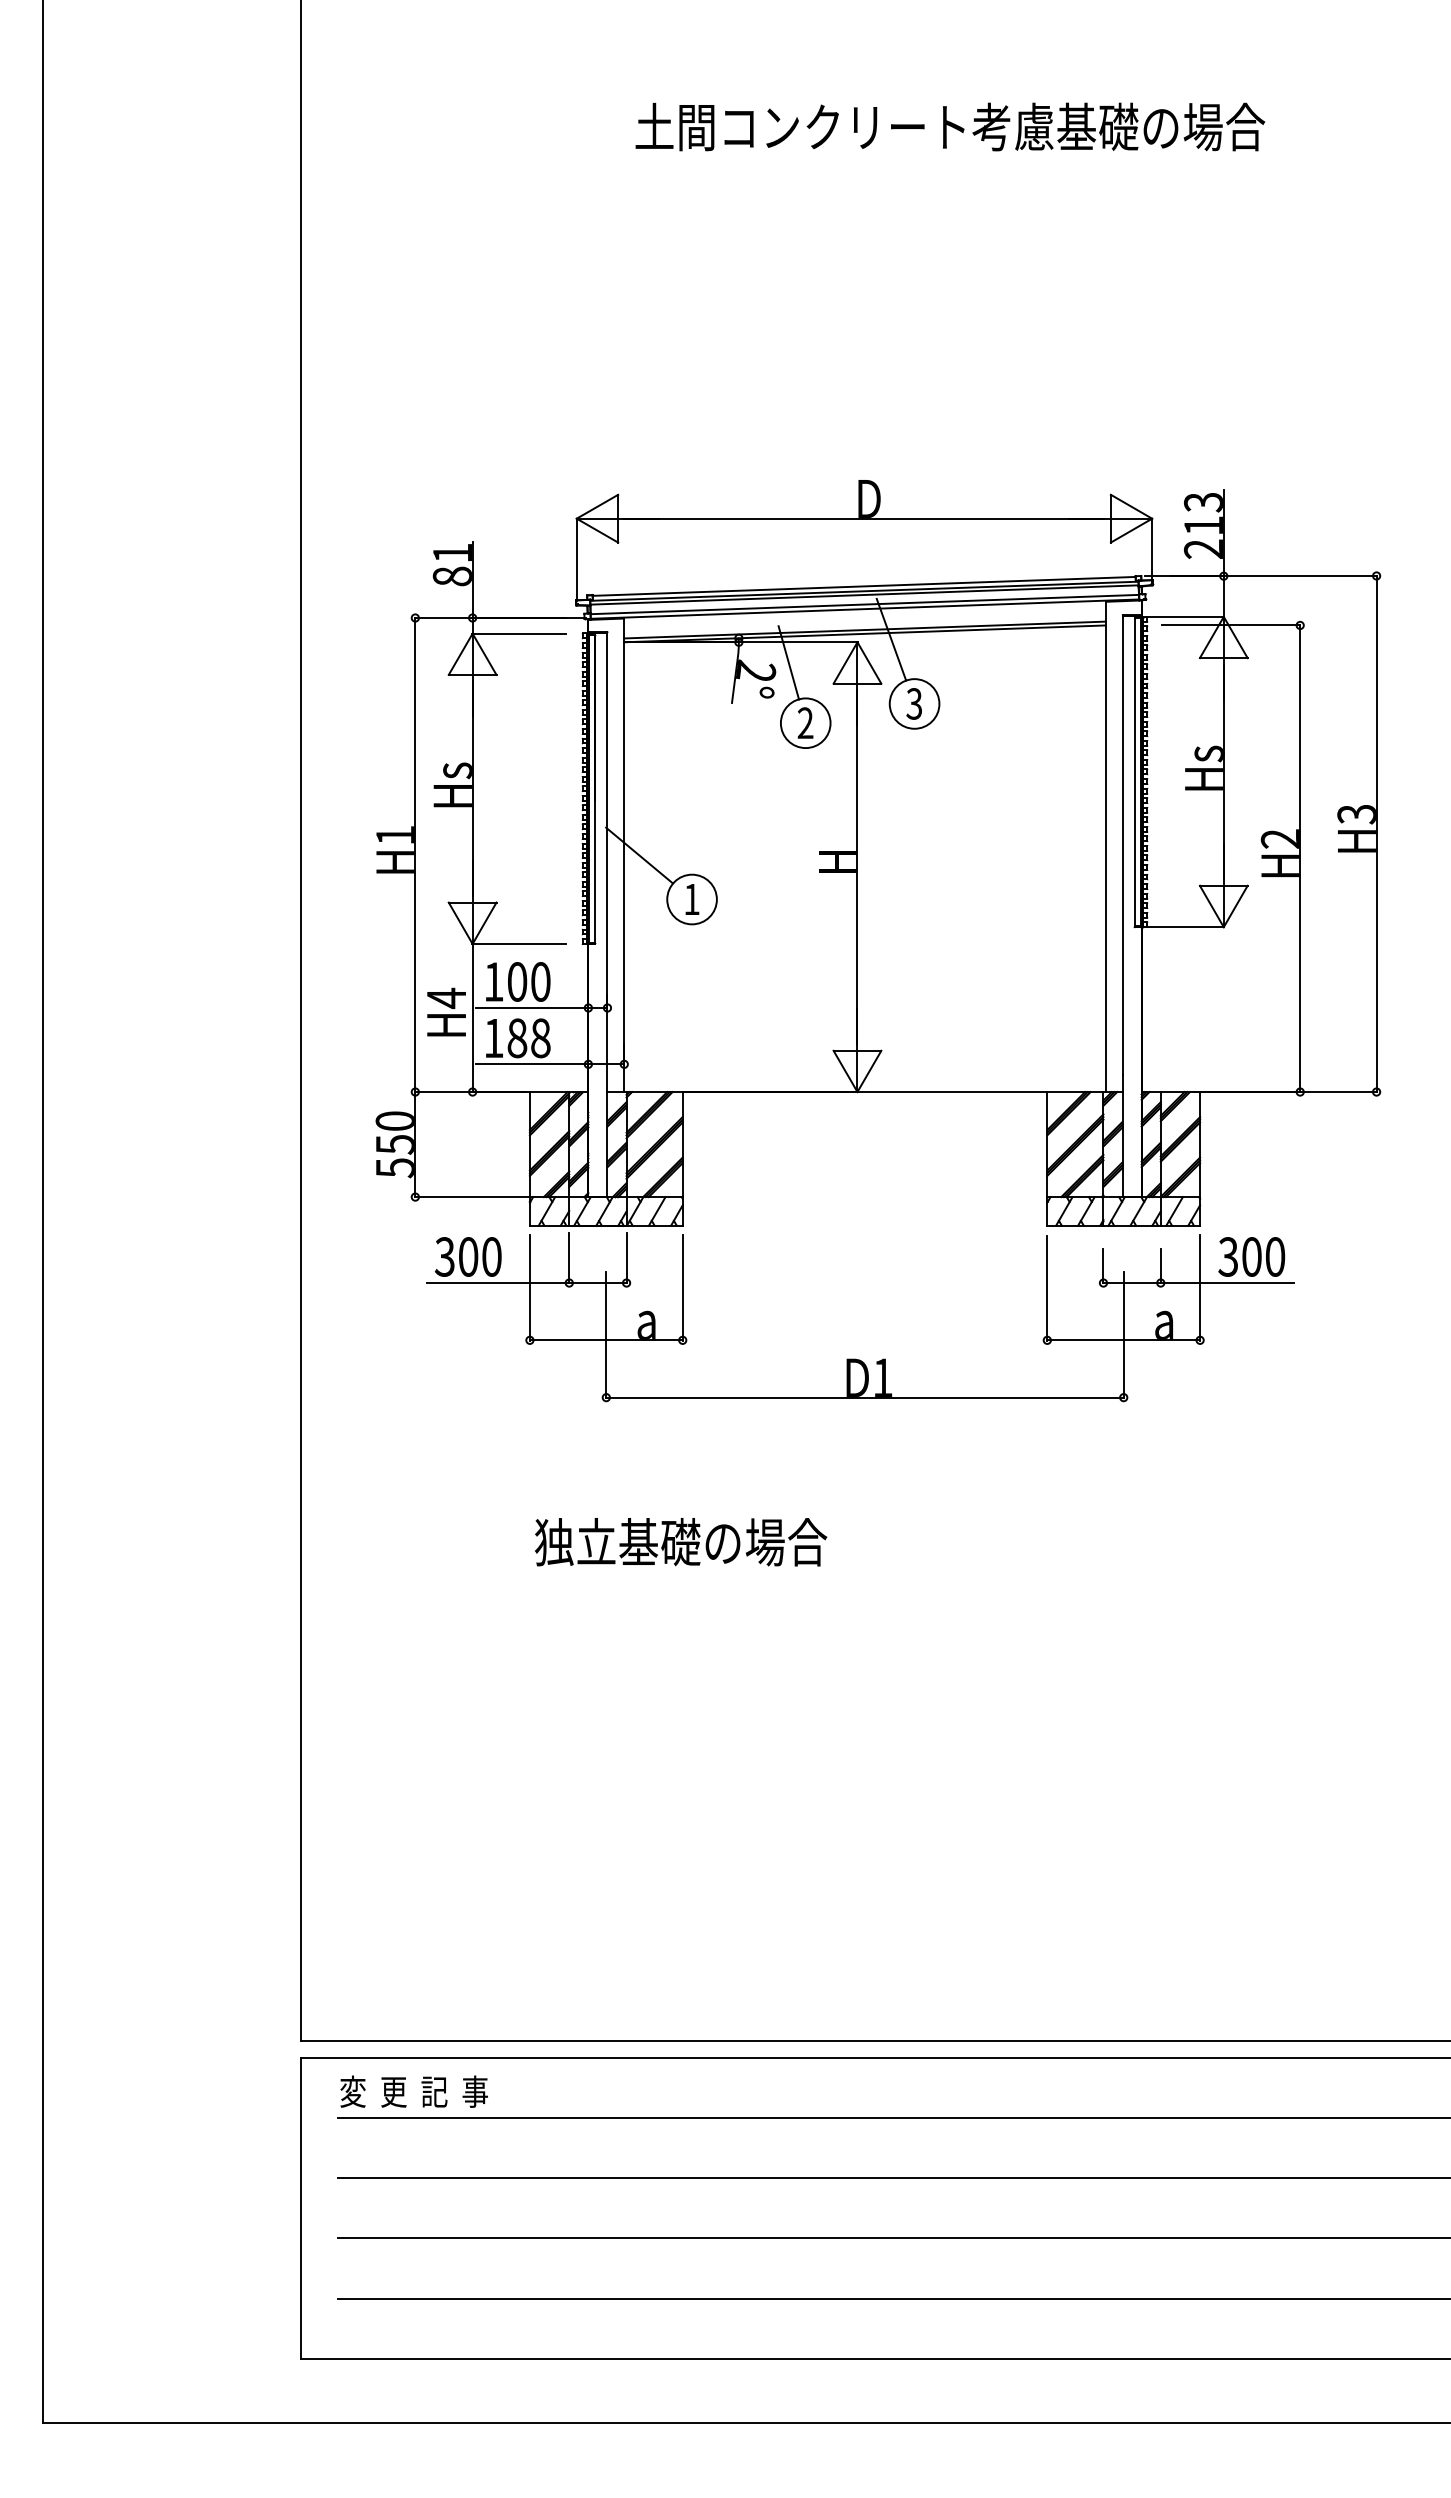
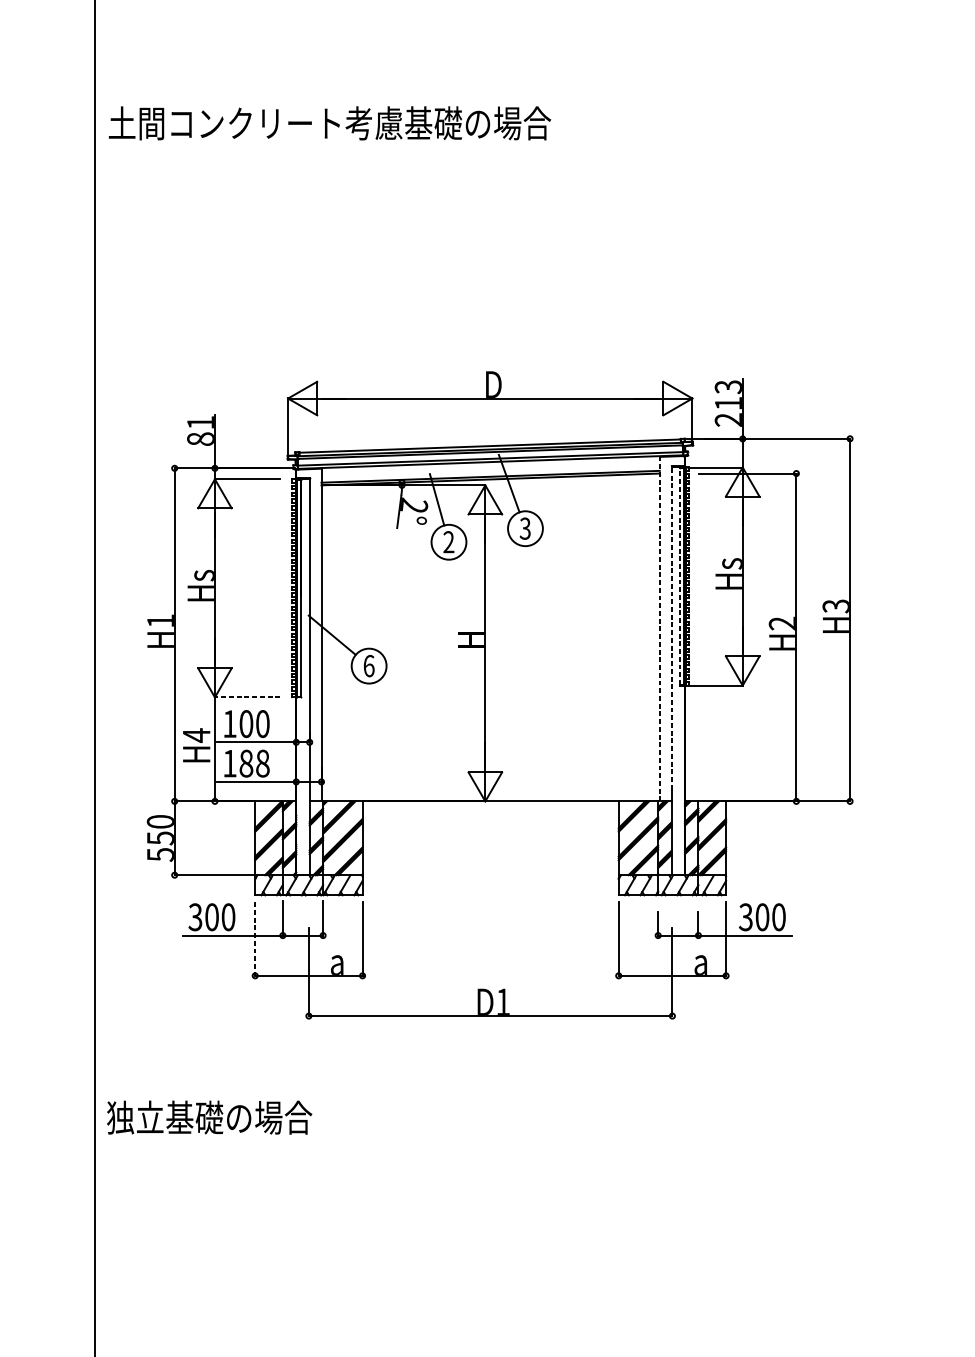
text: (950, 126) -> (330, 122), moved
line: (1134, 771) -> (679, 576), solid -> dashed
line: (1122, 845) -> (671, 628), solid -> dashed
line: (1105, 846) -> (659, 628), solid -> dashed
text: (691, 899) -> (368, 666), 1 -> 6
line: (519, 944) -> (247, 697), solid -> dashed
line: (529, 1288) -> (254, 939), solid -> dashed
text: (681, 1542) -> (209, 1117), moved

